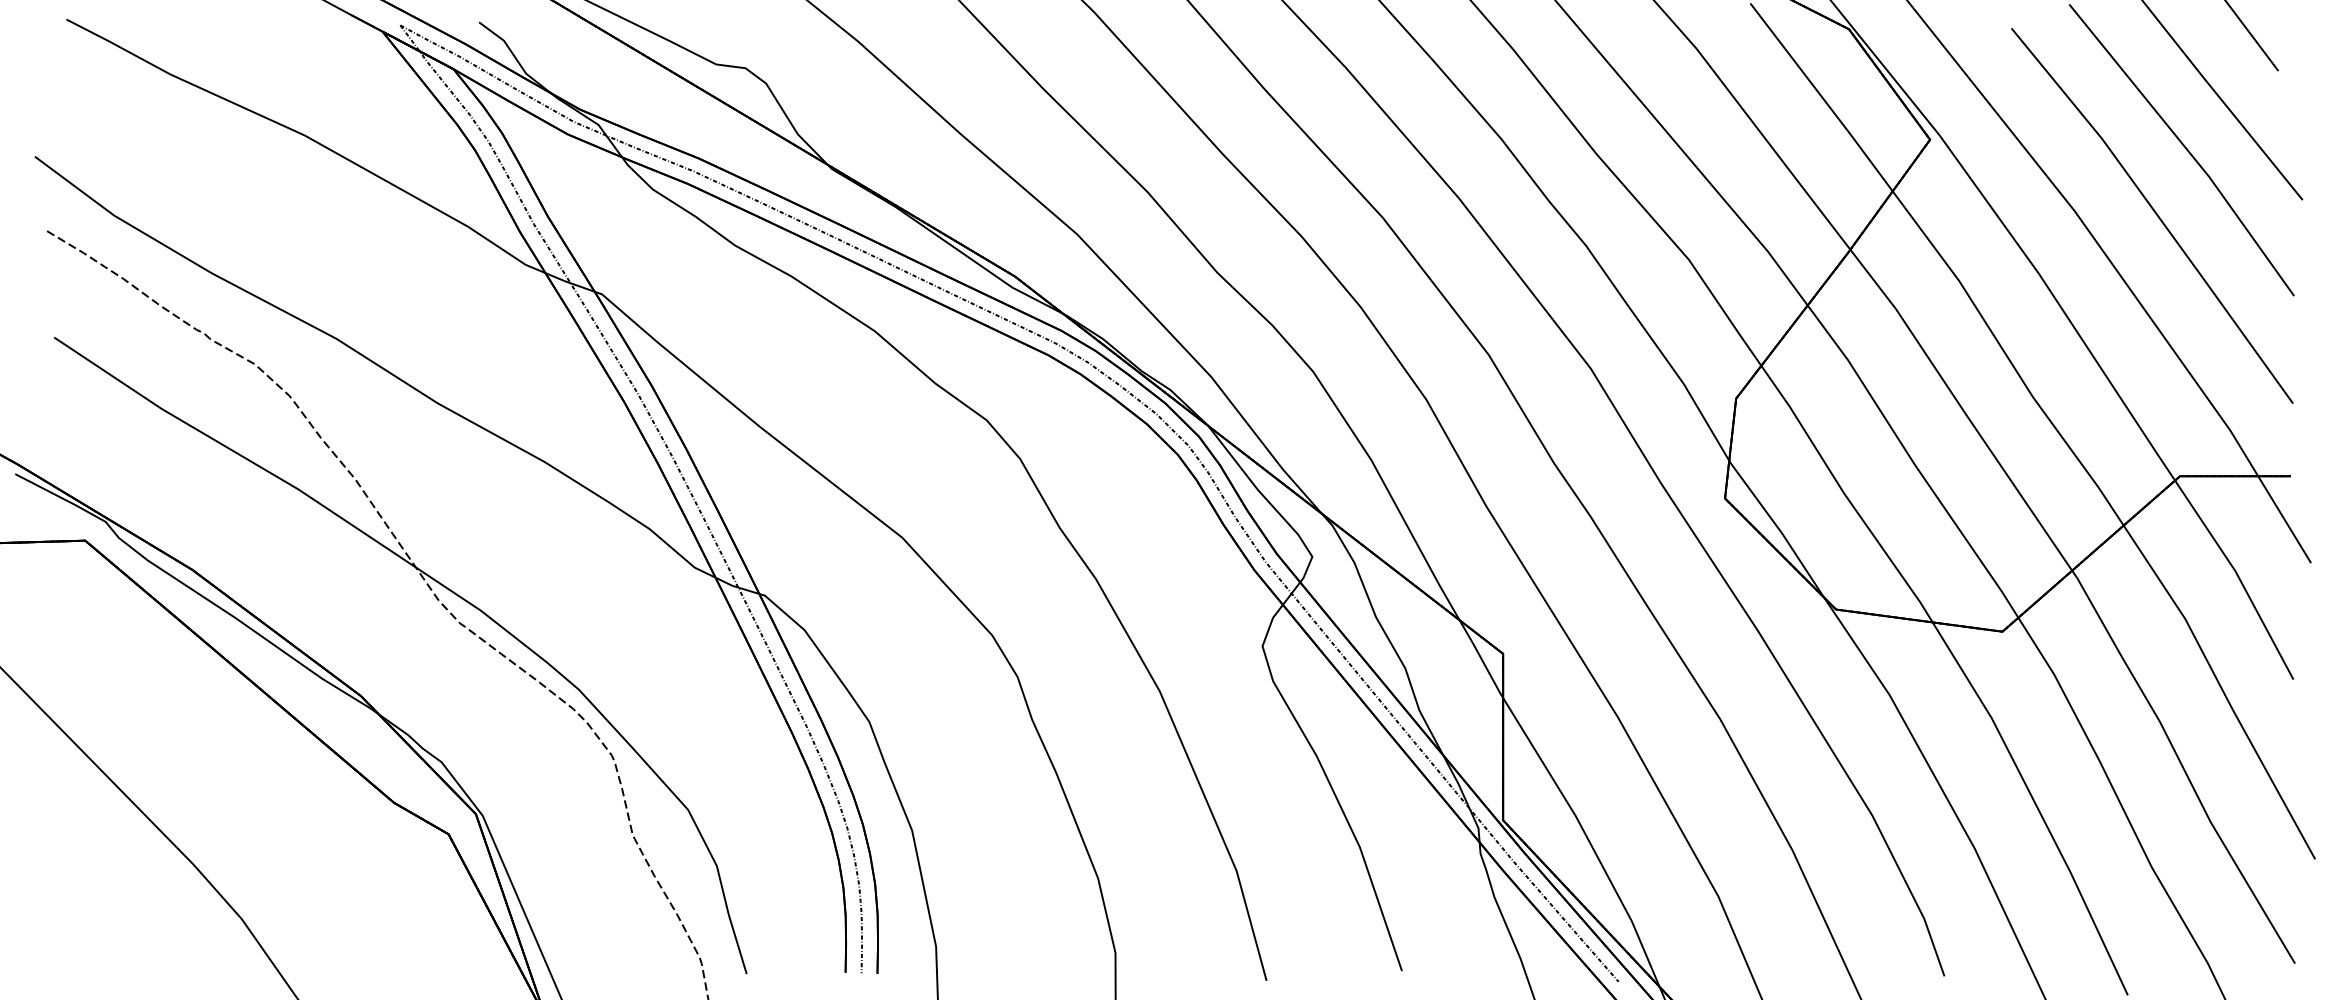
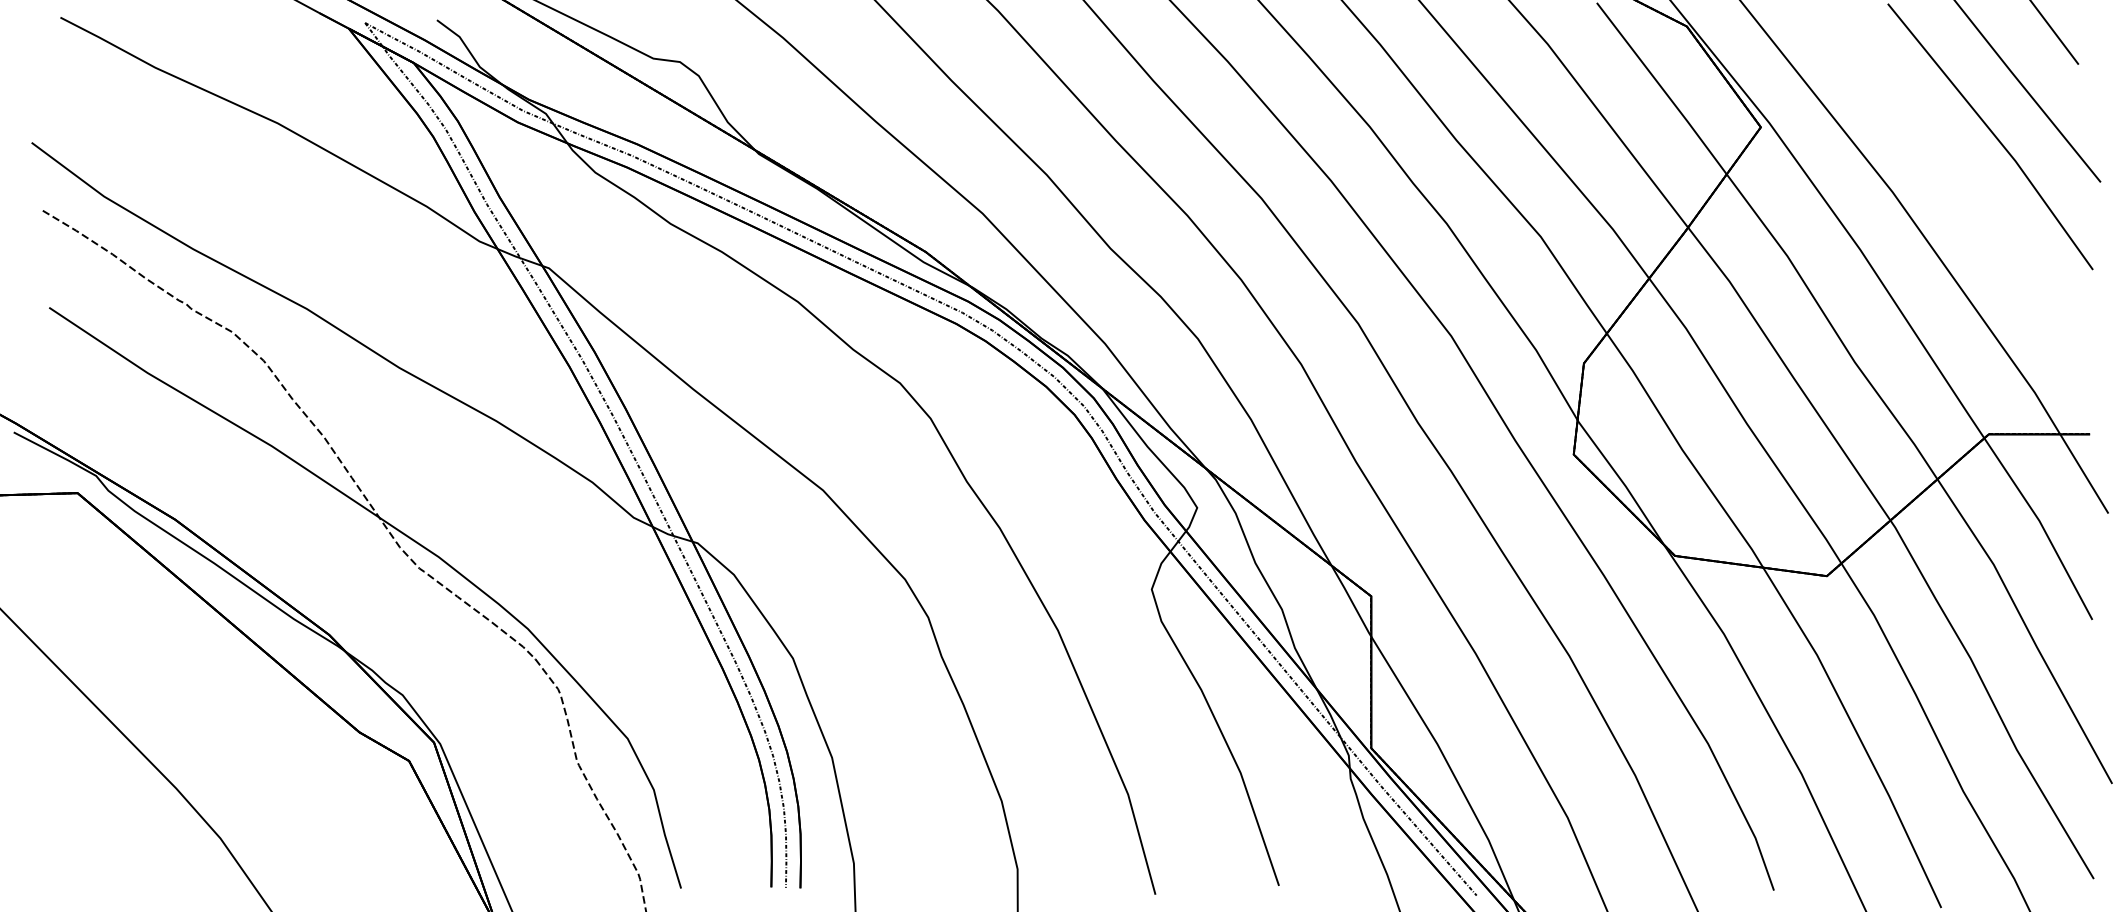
line: (2154, 213) -> (1965, 194), removed

